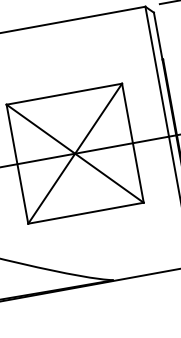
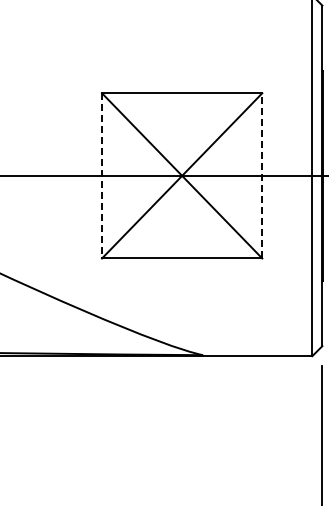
line: (133, 142) -> (262, 175), solid -> dashed
line: (17, 163) -> (102, 175), solid -> dashed

